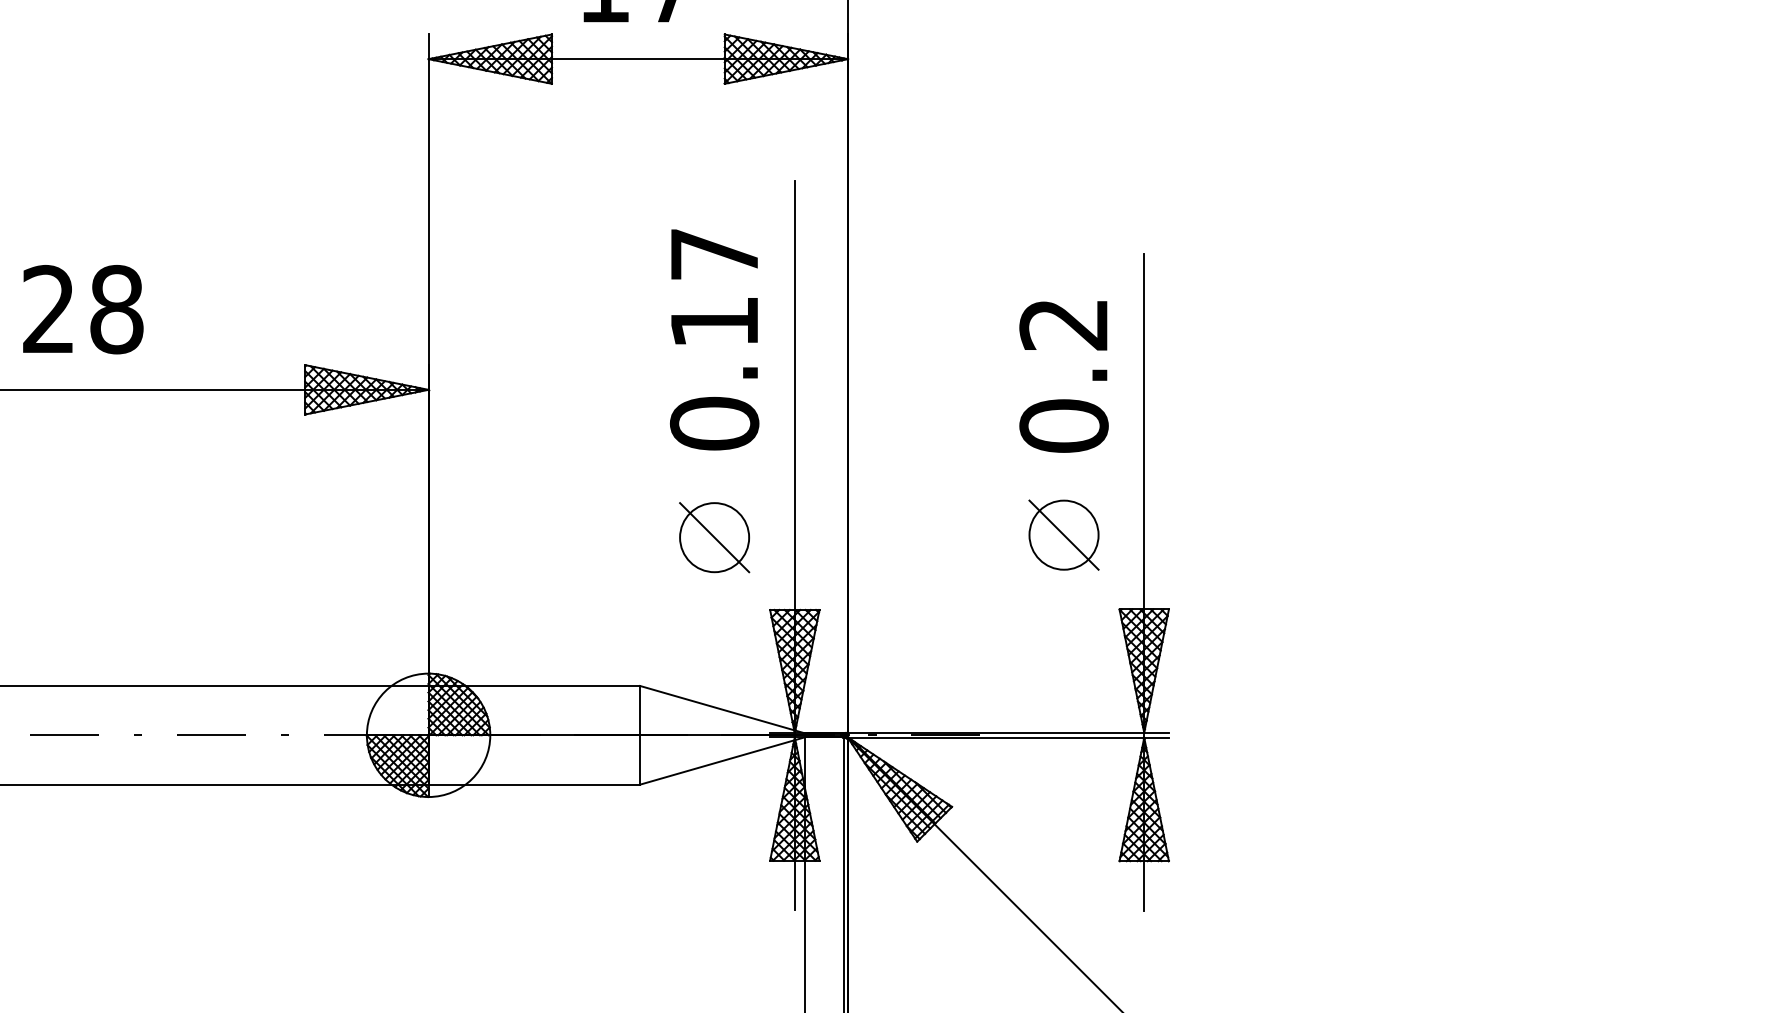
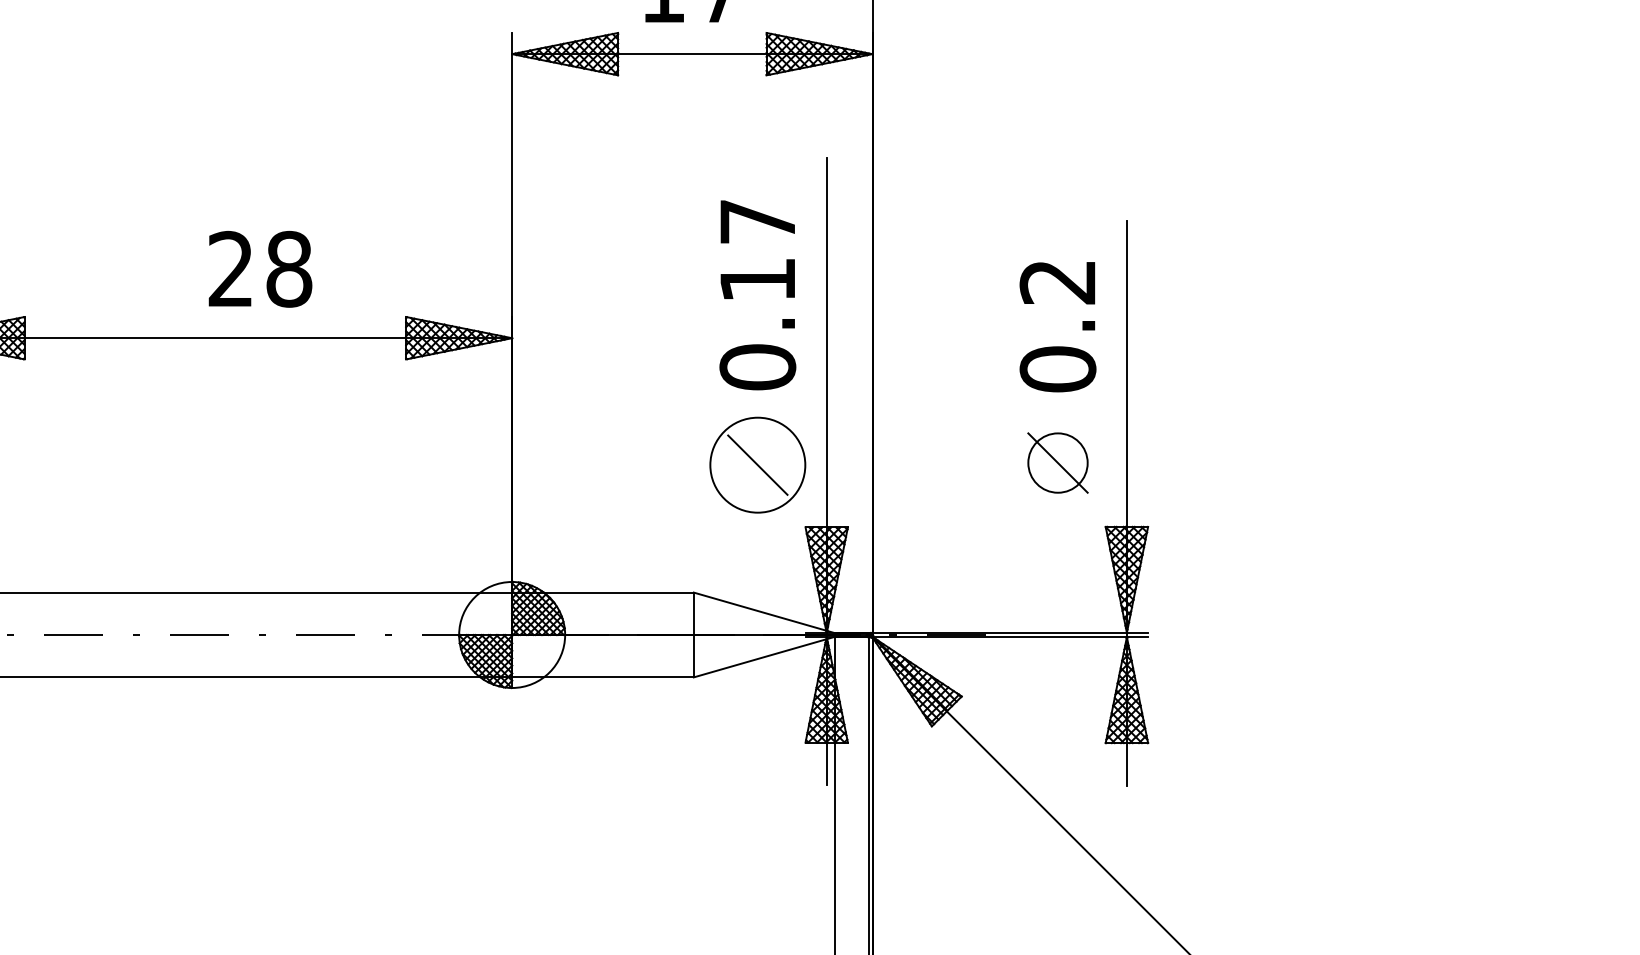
text: (83, 309) -> (260, 269), moved
circle: (714, 536) -> (757, 464), size x1.6

